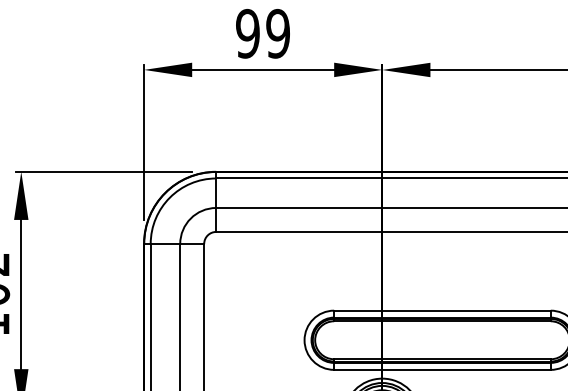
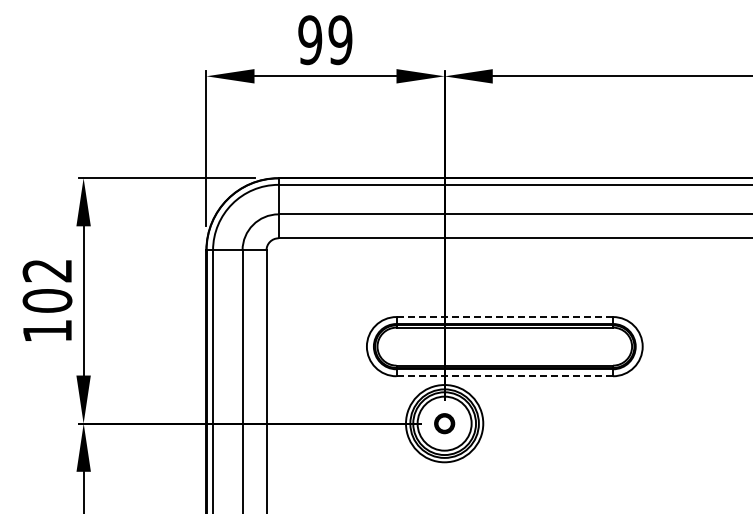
line: (443, 311) -> (505, 317), solid -> dashed
line: (442, 370) -> (504, 376), solid -> dashed

